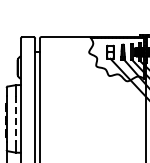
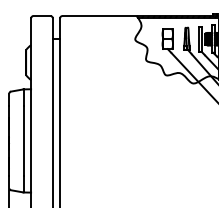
line: (15, 118) -> (22, 140), dashed -> solid

